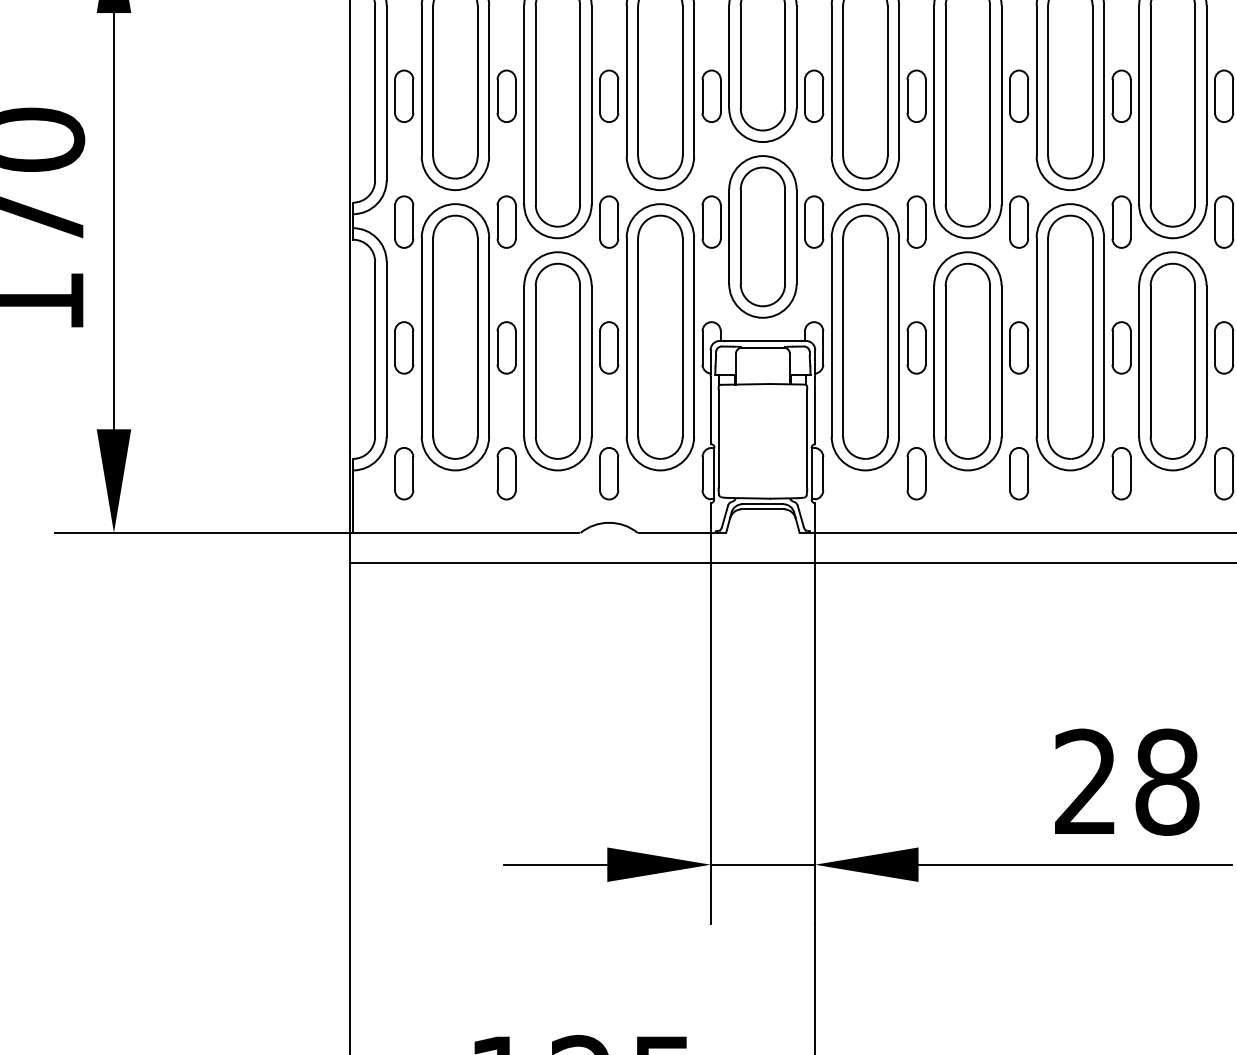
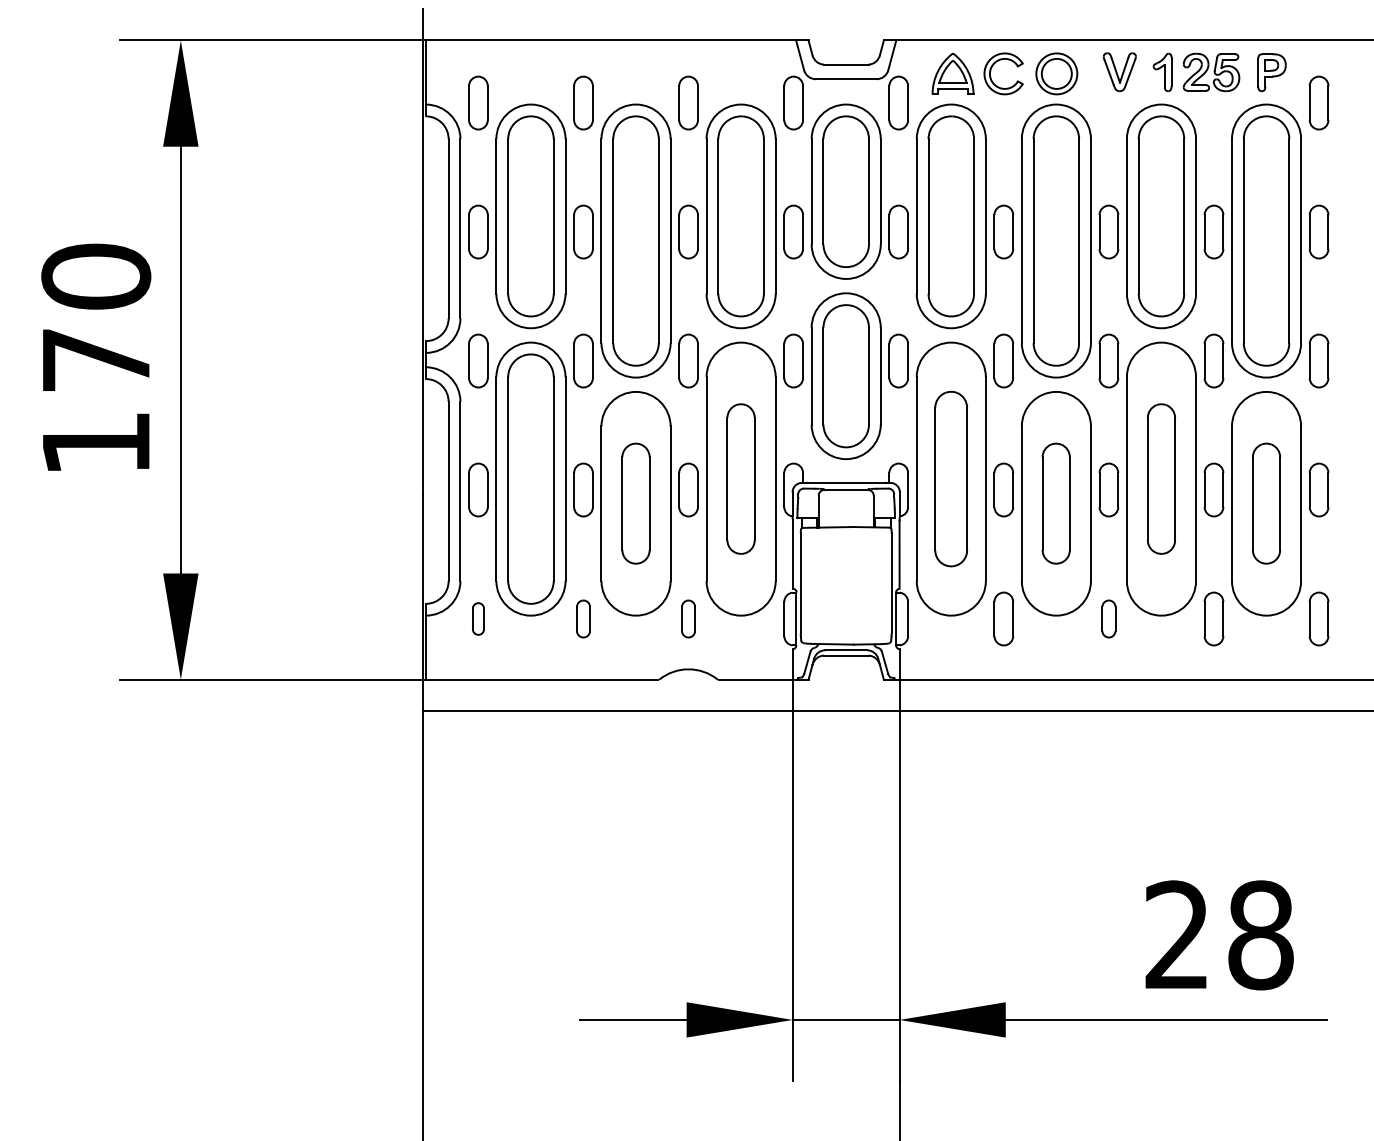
part: (659, 336) -> (740, 478), size x0.6
part: (864, 336) -> (950, 478), size x0.7
part: (1070, 336) -> (1161, 478), size x0.6
part: (557, 361) -> (635, 503), size x0.6
part: (967, 361) -> (1055, 503), size x0.6
part: (1172, 361) -> (1266, 503), size x0.6
part: (404, 473) -> (478, 618), size x0.6
part: (506, 473) -> (583, 618), size x0.7
part: (609, 473) -> (688, 618), size x0.7
part: (1018, 473) -> (1108, 618), size x0.7

